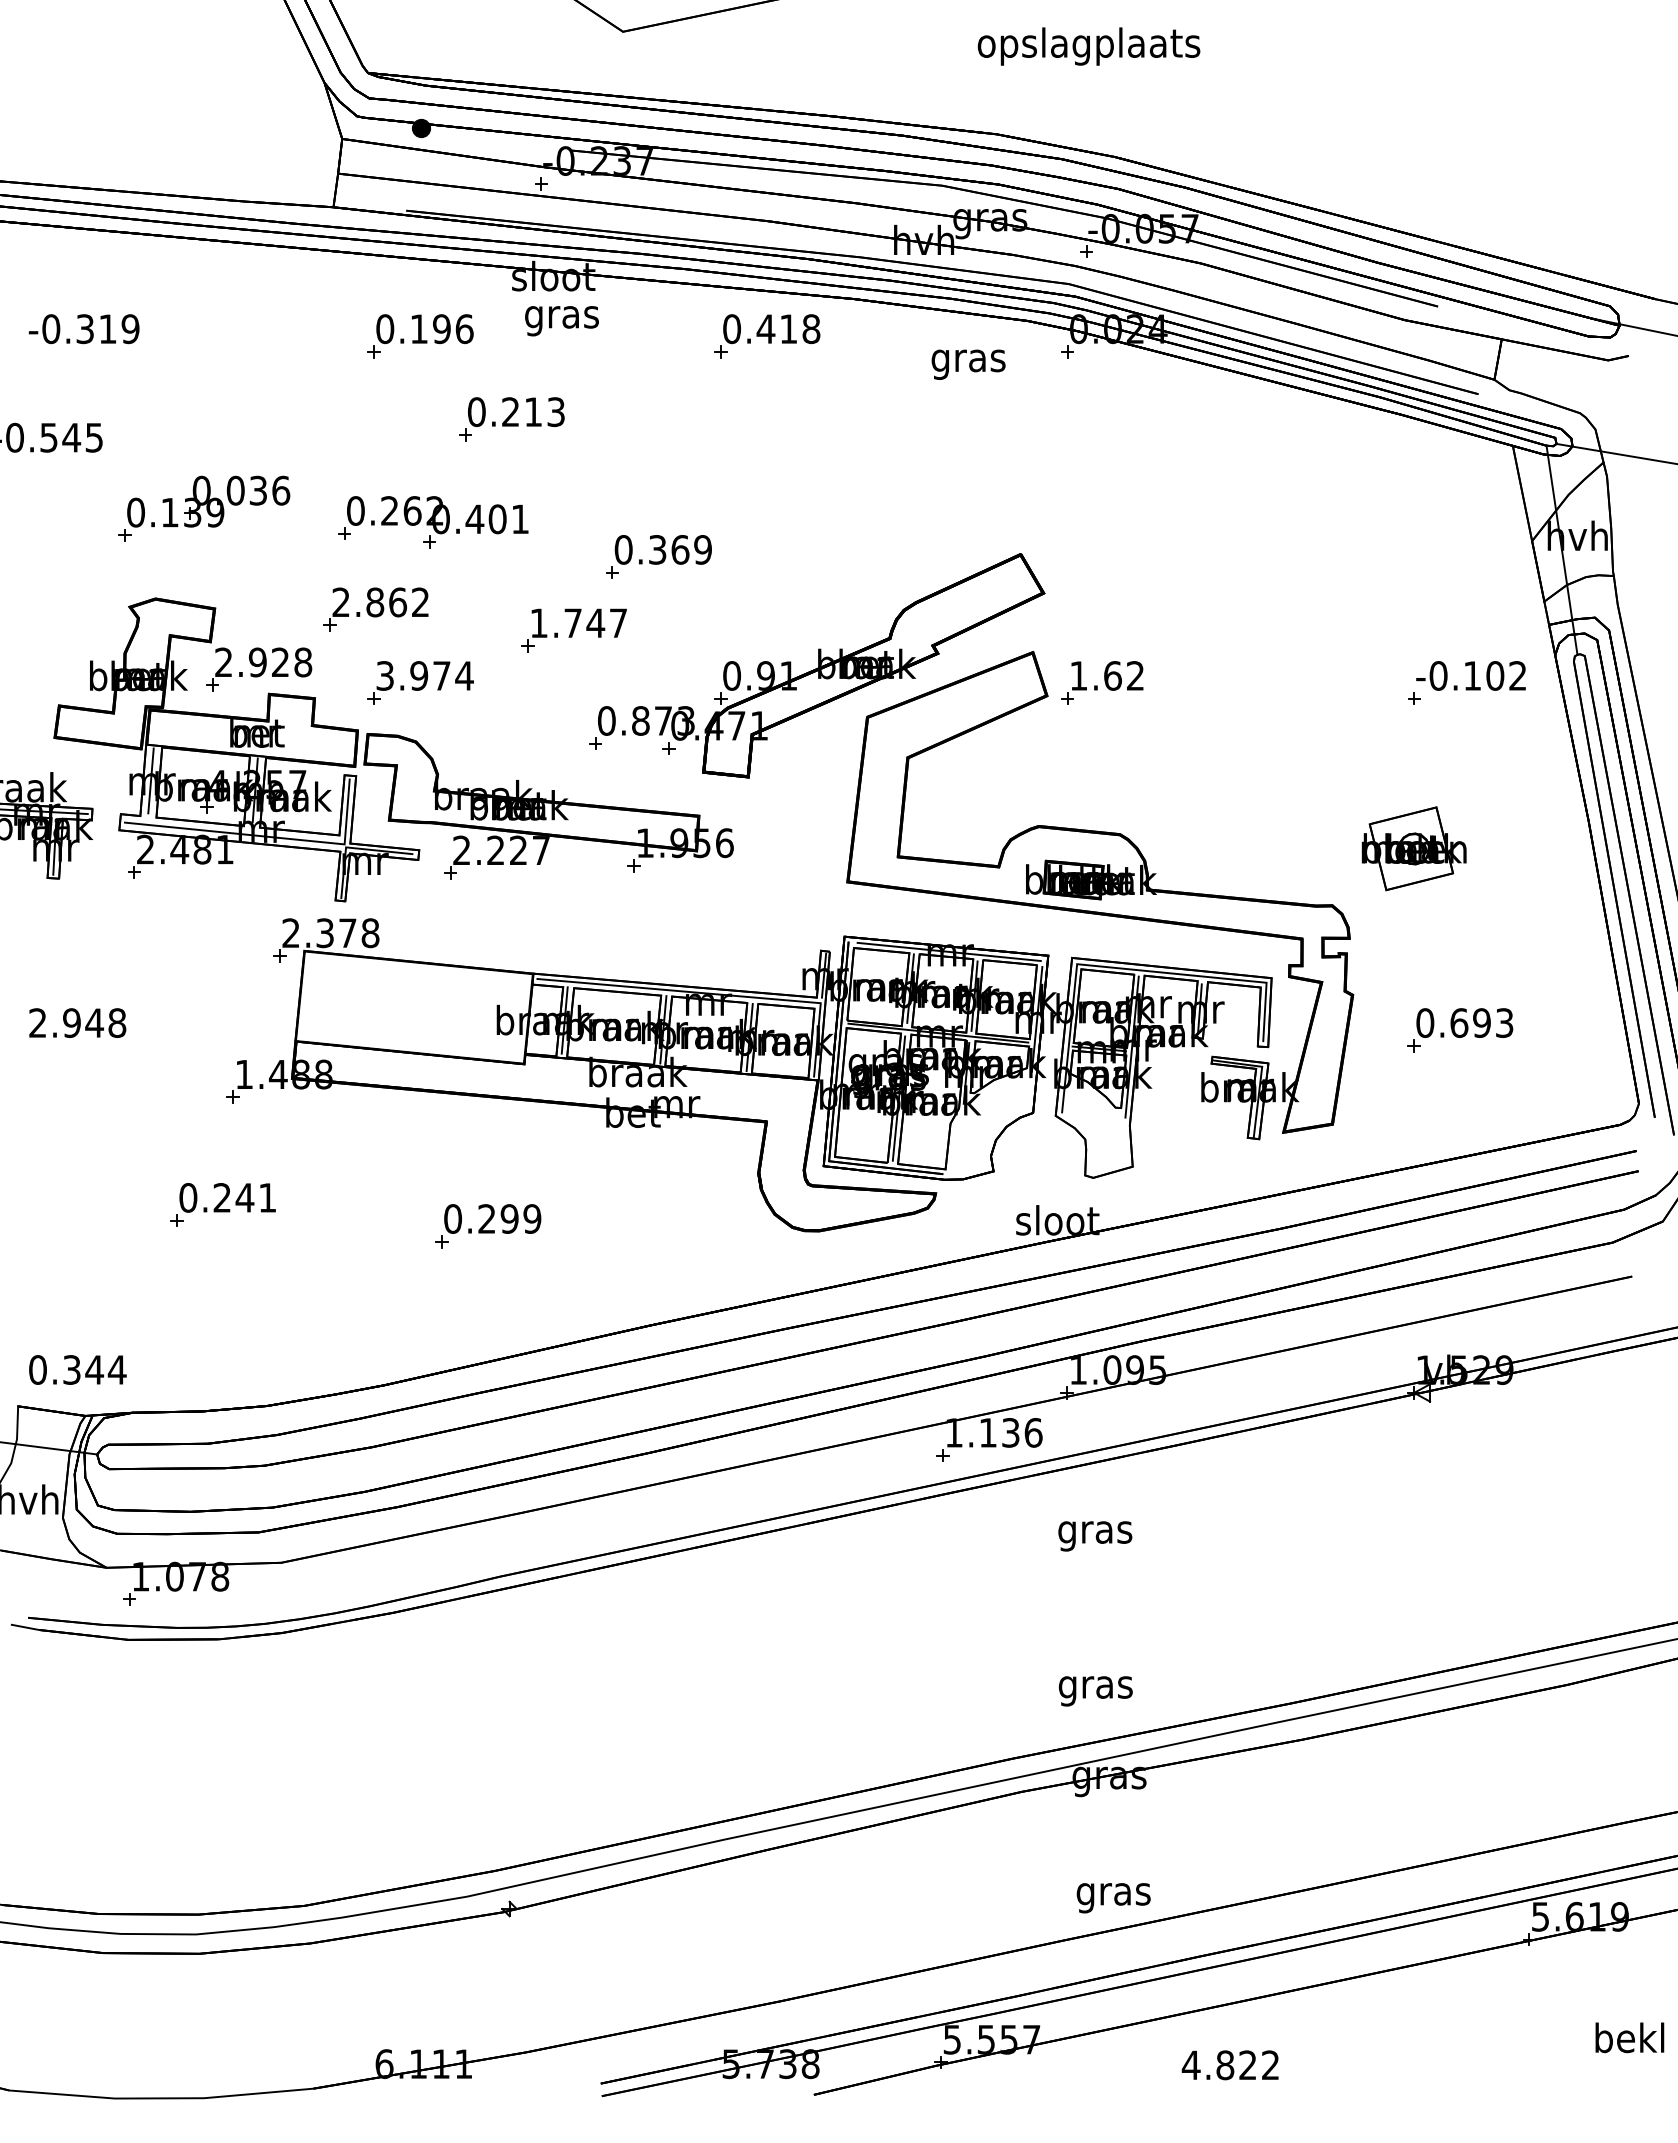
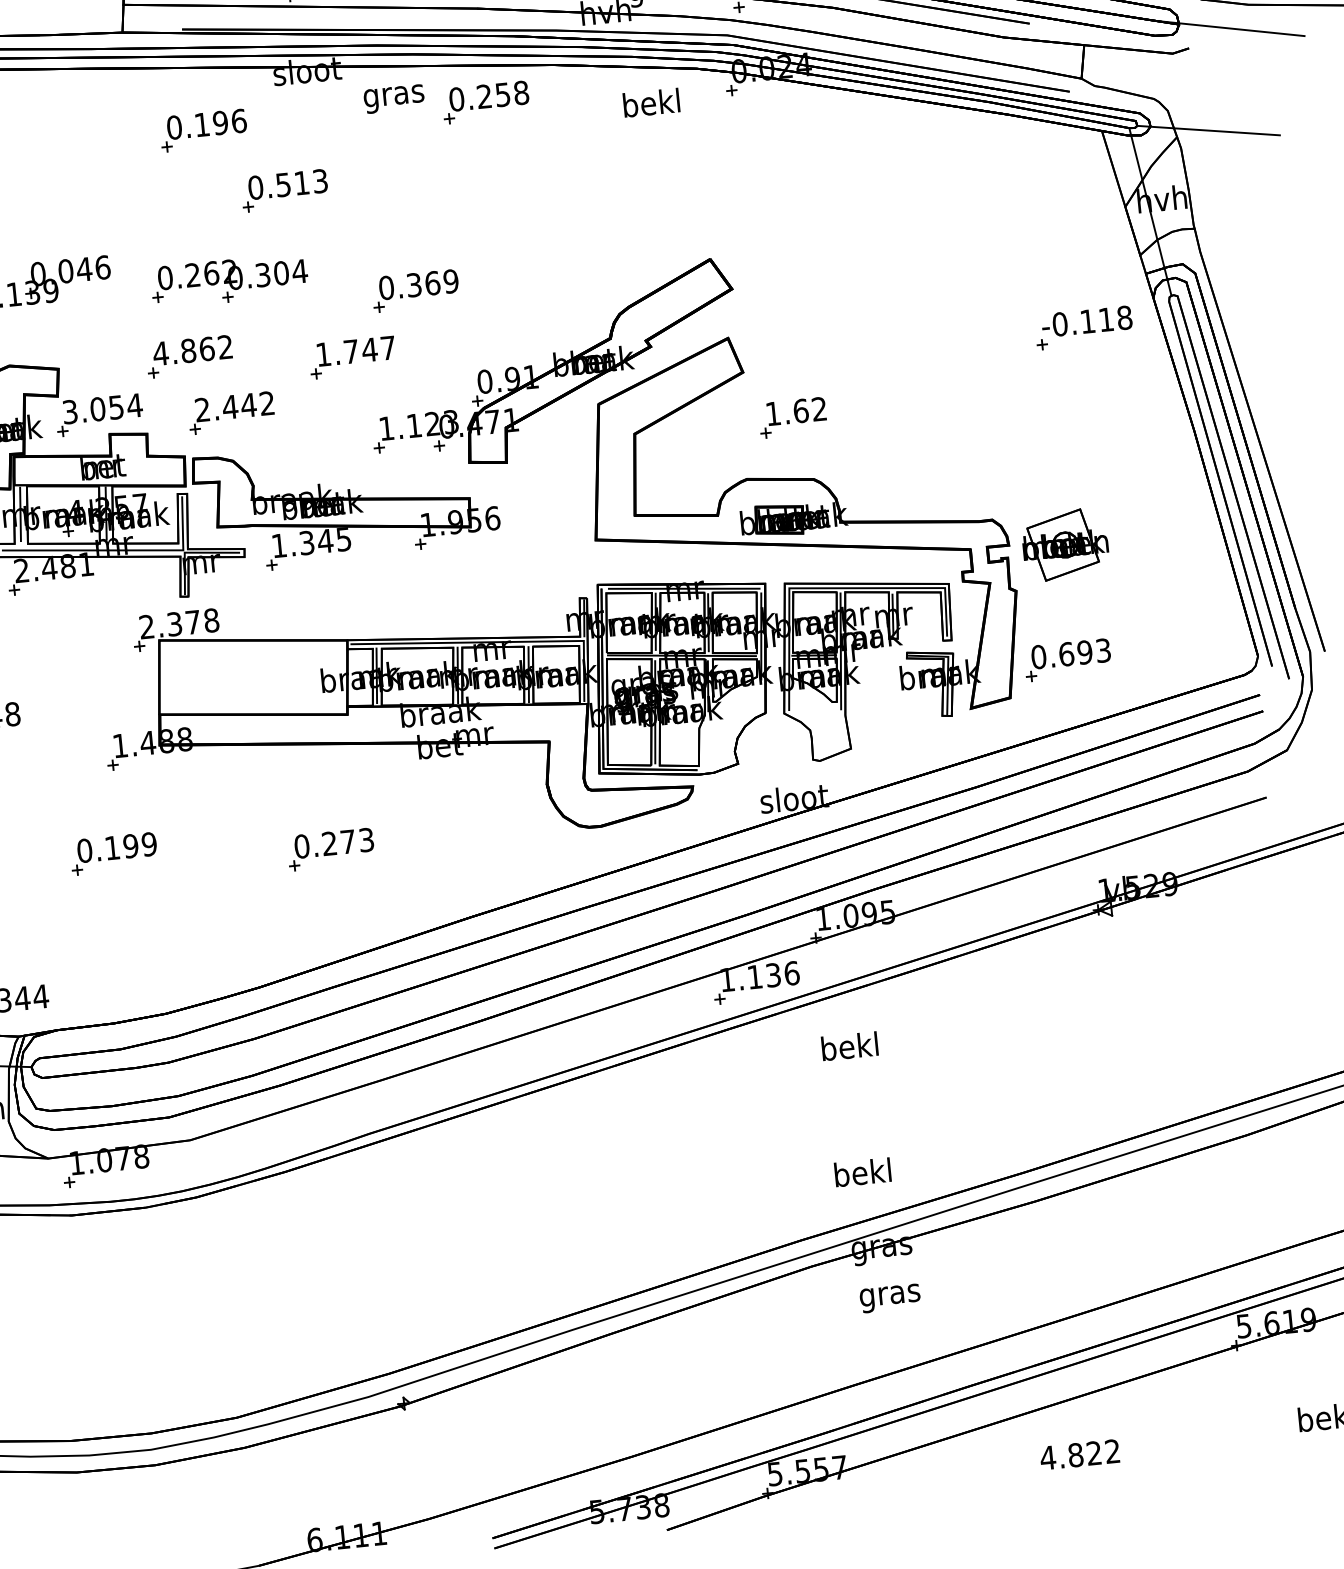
text: (561, 321) -> (393, 99), moved
text: (776, 329) -> (493, 96), 0.418 -> 0.258
text: (968, 360) -> (651, 105), gras -> bekl
text: (510, 412) -> (283, 185), 0.213 -> 0.513
text: (258, 490) -> (84, 269), 0.036 -> 0.046
text: (497, 519) -> (281, 273), 0.401 -> 0.304
text: (340, 601) -> (160, 352), 2.862 -> 4.862
text: (263, 662) -> (102, 408), 2.928 -> 3.054
text: (424, 675) -> (234, 406), 3.974 -> 2.442
text: (1506, 675) -> (1115, 318), -0.102 -> -0.118
part: (1102, 682) -> (793, 417), moved
text: (634, 720) -> (409, 425), 0.873 -> 1.123
part: (1413, 848) -> (1064, 544), moved
text: (501, 850) -> (311, 542), 2.227 -> 1.345
part: (1460, 1030) -> (1068, 660), moved
text: (244, 1197) -> (130, 845), 0.241 -> 0.199
text: (520, 1218) -> (356, 840), 0.299 -> 0.273
text: (1095, 1532) -> (850, 1049), gras -> bekl
text: (1095, 1687) -> (863, 1175), gras -> bekl
text: (1113, 1898) -> (890, 1298), moved
text: (1229, 2065) -> (1079, 1455), moved

